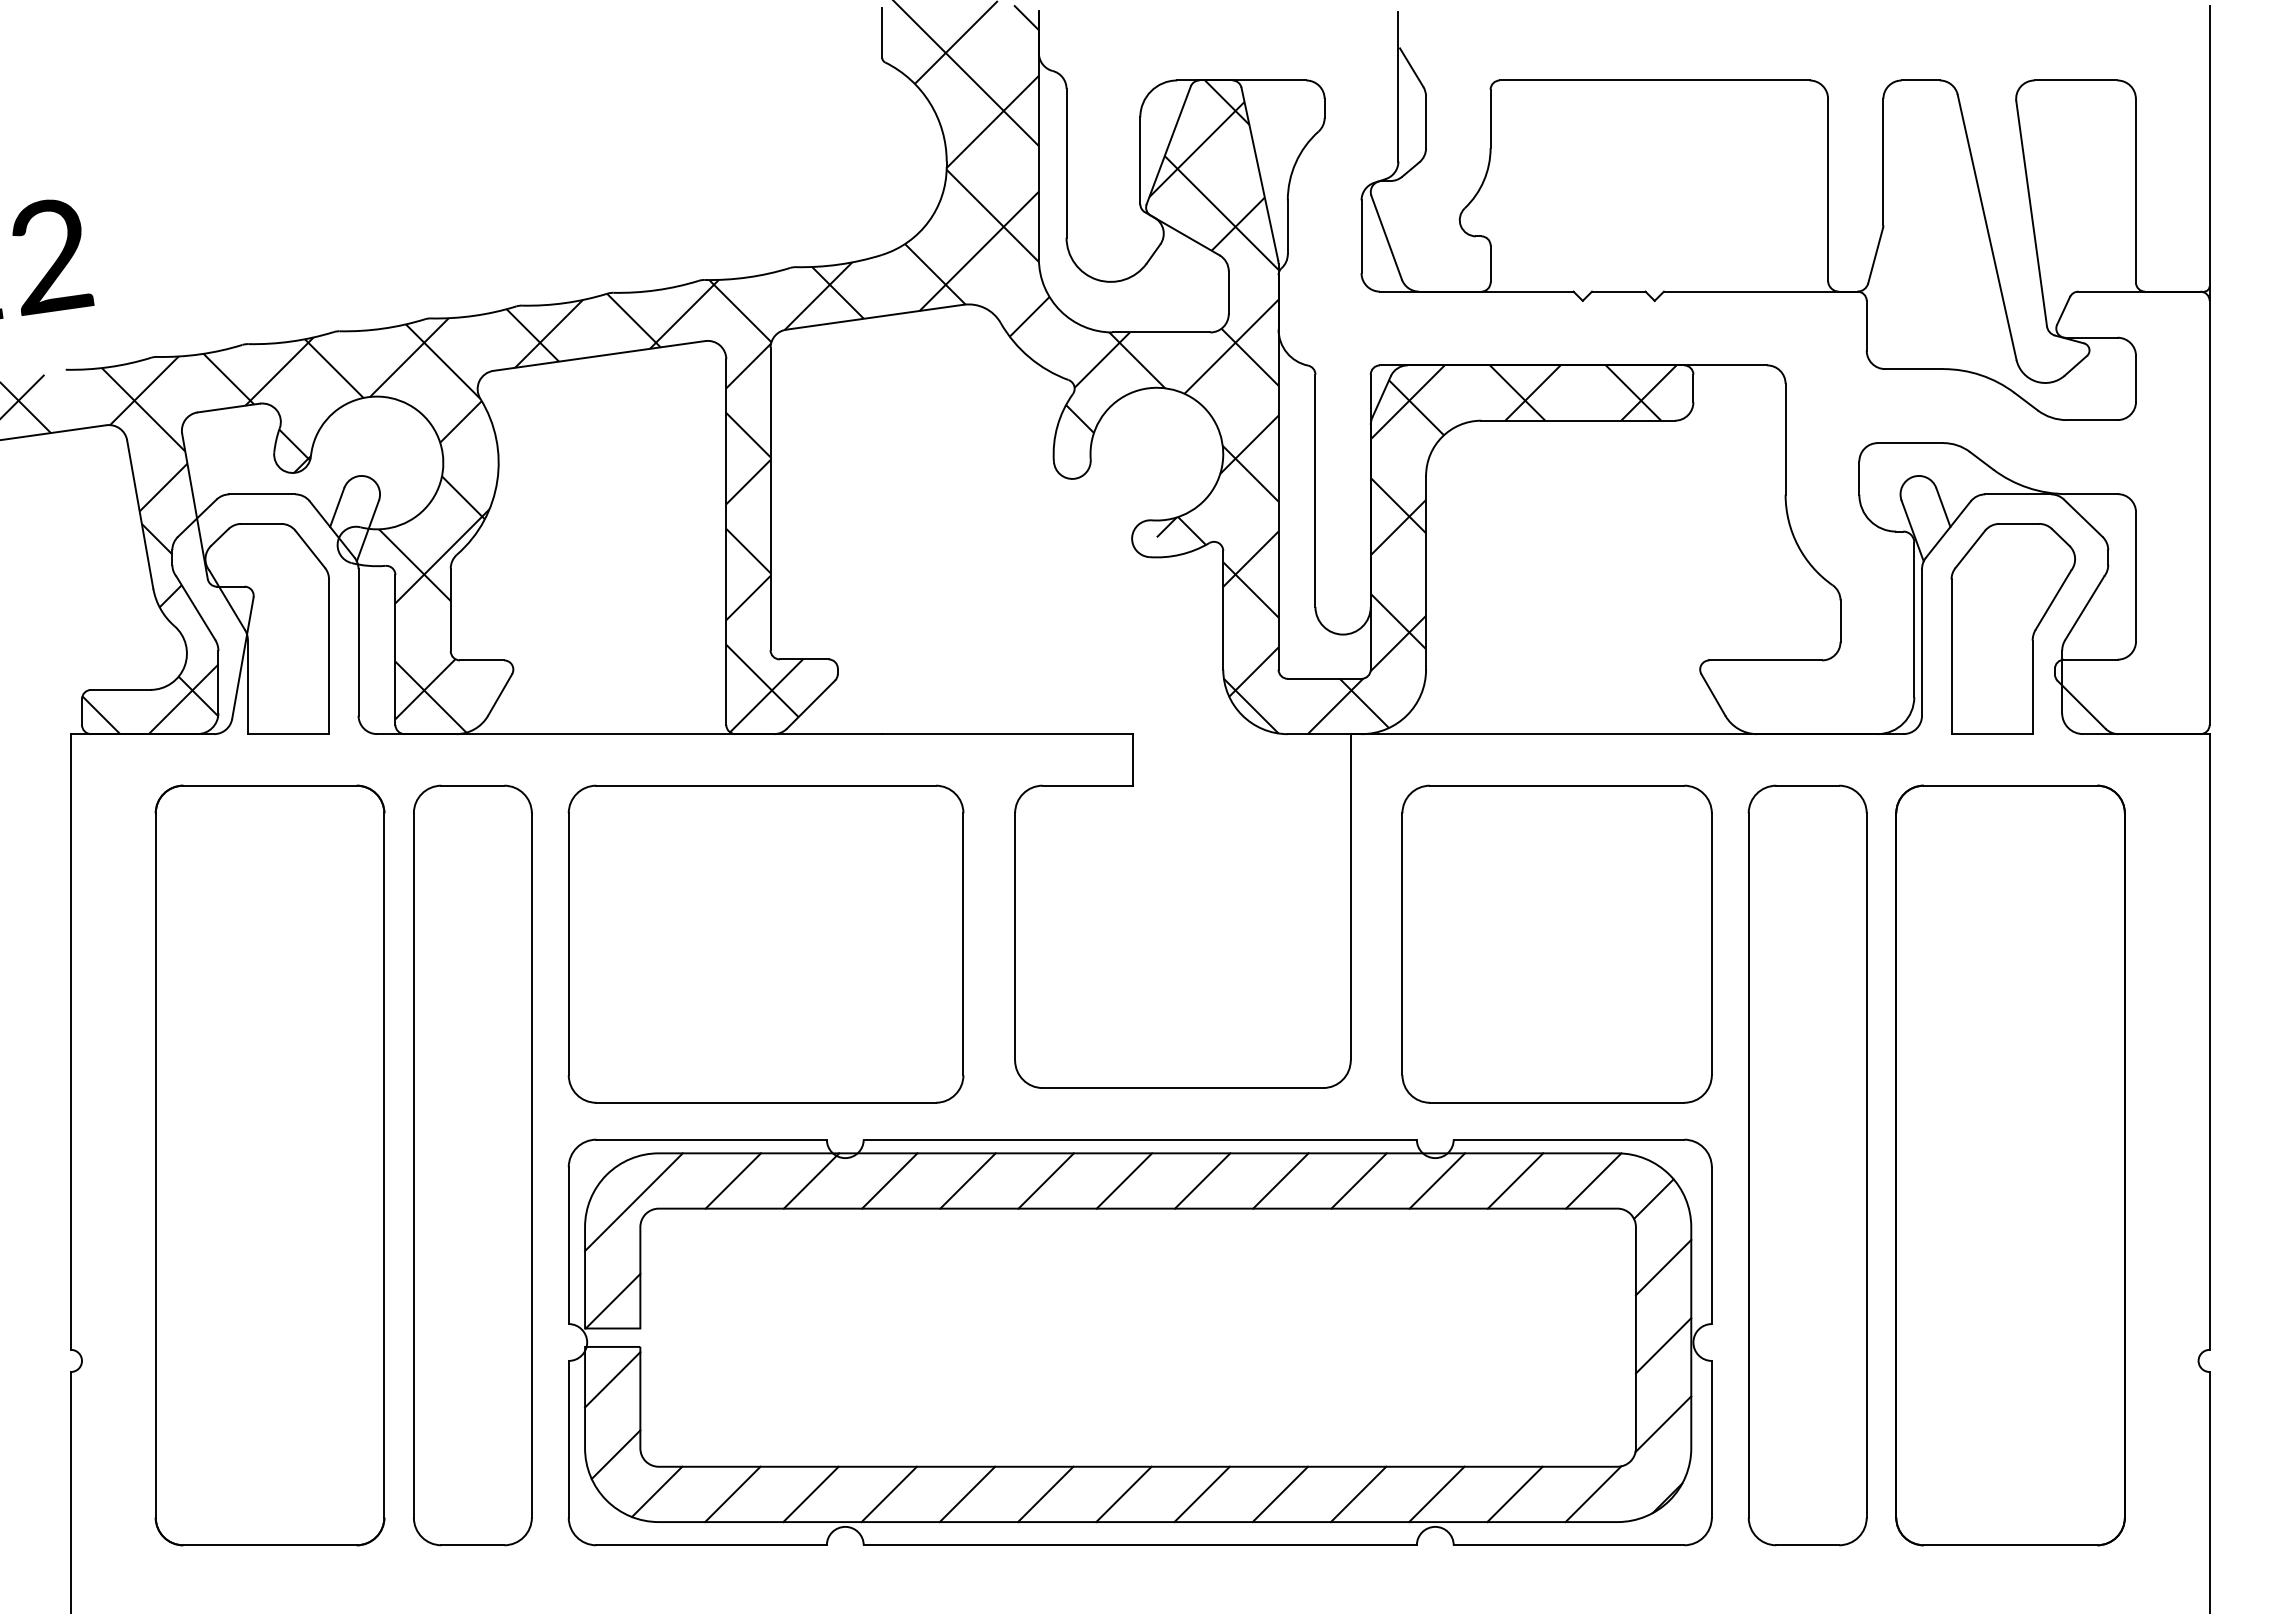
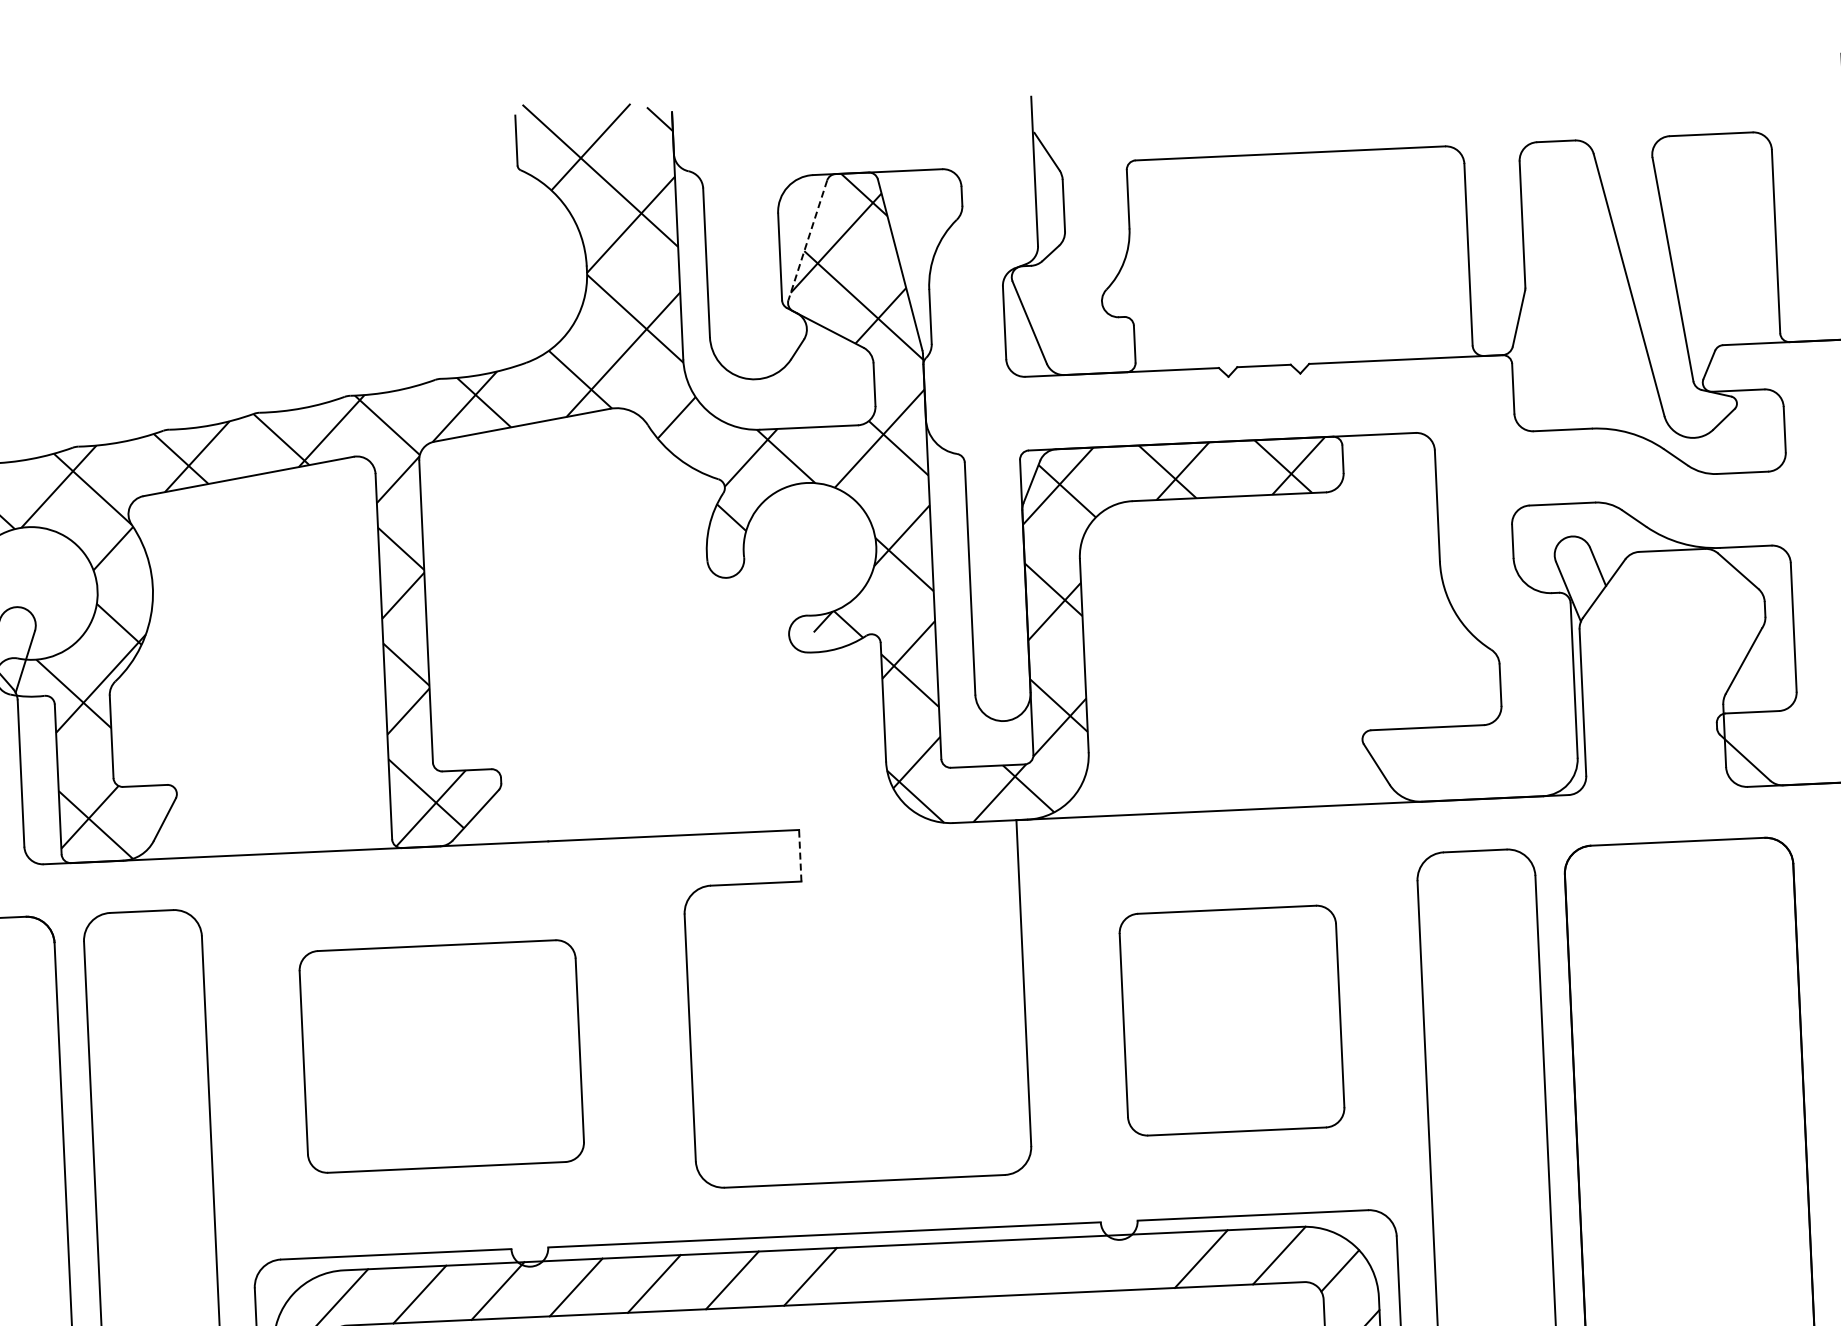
line: (1168, 145) -> (807, 240), solid -> dashed
part: (2012, 628) -> (1672, 684), removed
line: (1133, 759) -> (800, 855), solid -> dashed
part: (765, 943) -> (441, 1055), size x0.7
part: (1556, 943) -> (1231, 1019), size x0.7
line: (1202, 1180) -> (888, 1272), removed
line: (1280, 1180) -> (966, 1269), removed
line: (1358, 1180) -> (1044, 1265), removed
line: (1437, 1180) -> (1123, 1262), removed

